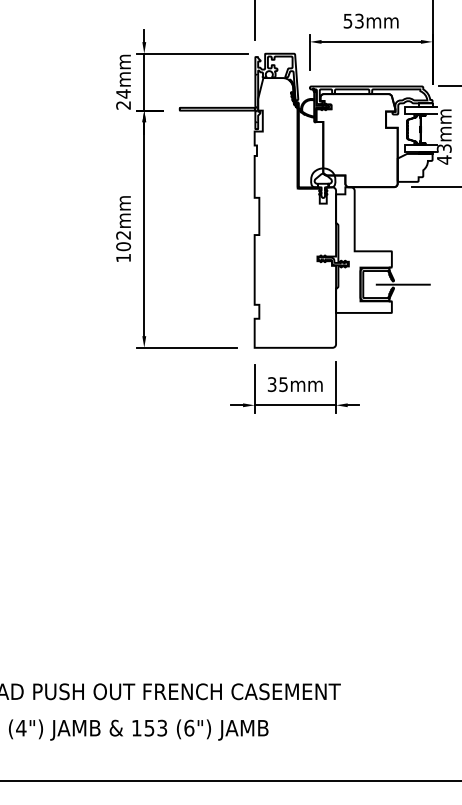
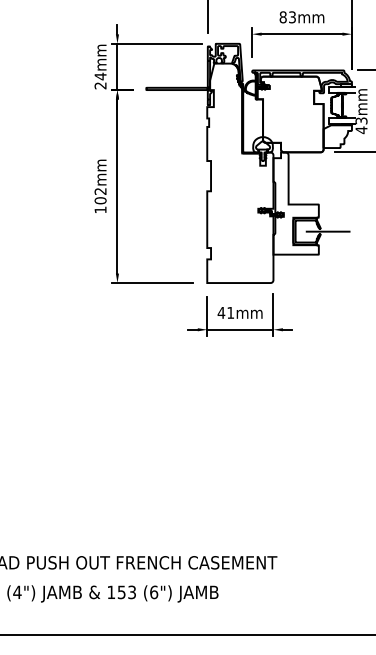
text: (347, 21) -> (282, 17), 53mm -> 83mm
text: (277, 384) -> (225, 312), 35mm -> 41mm

